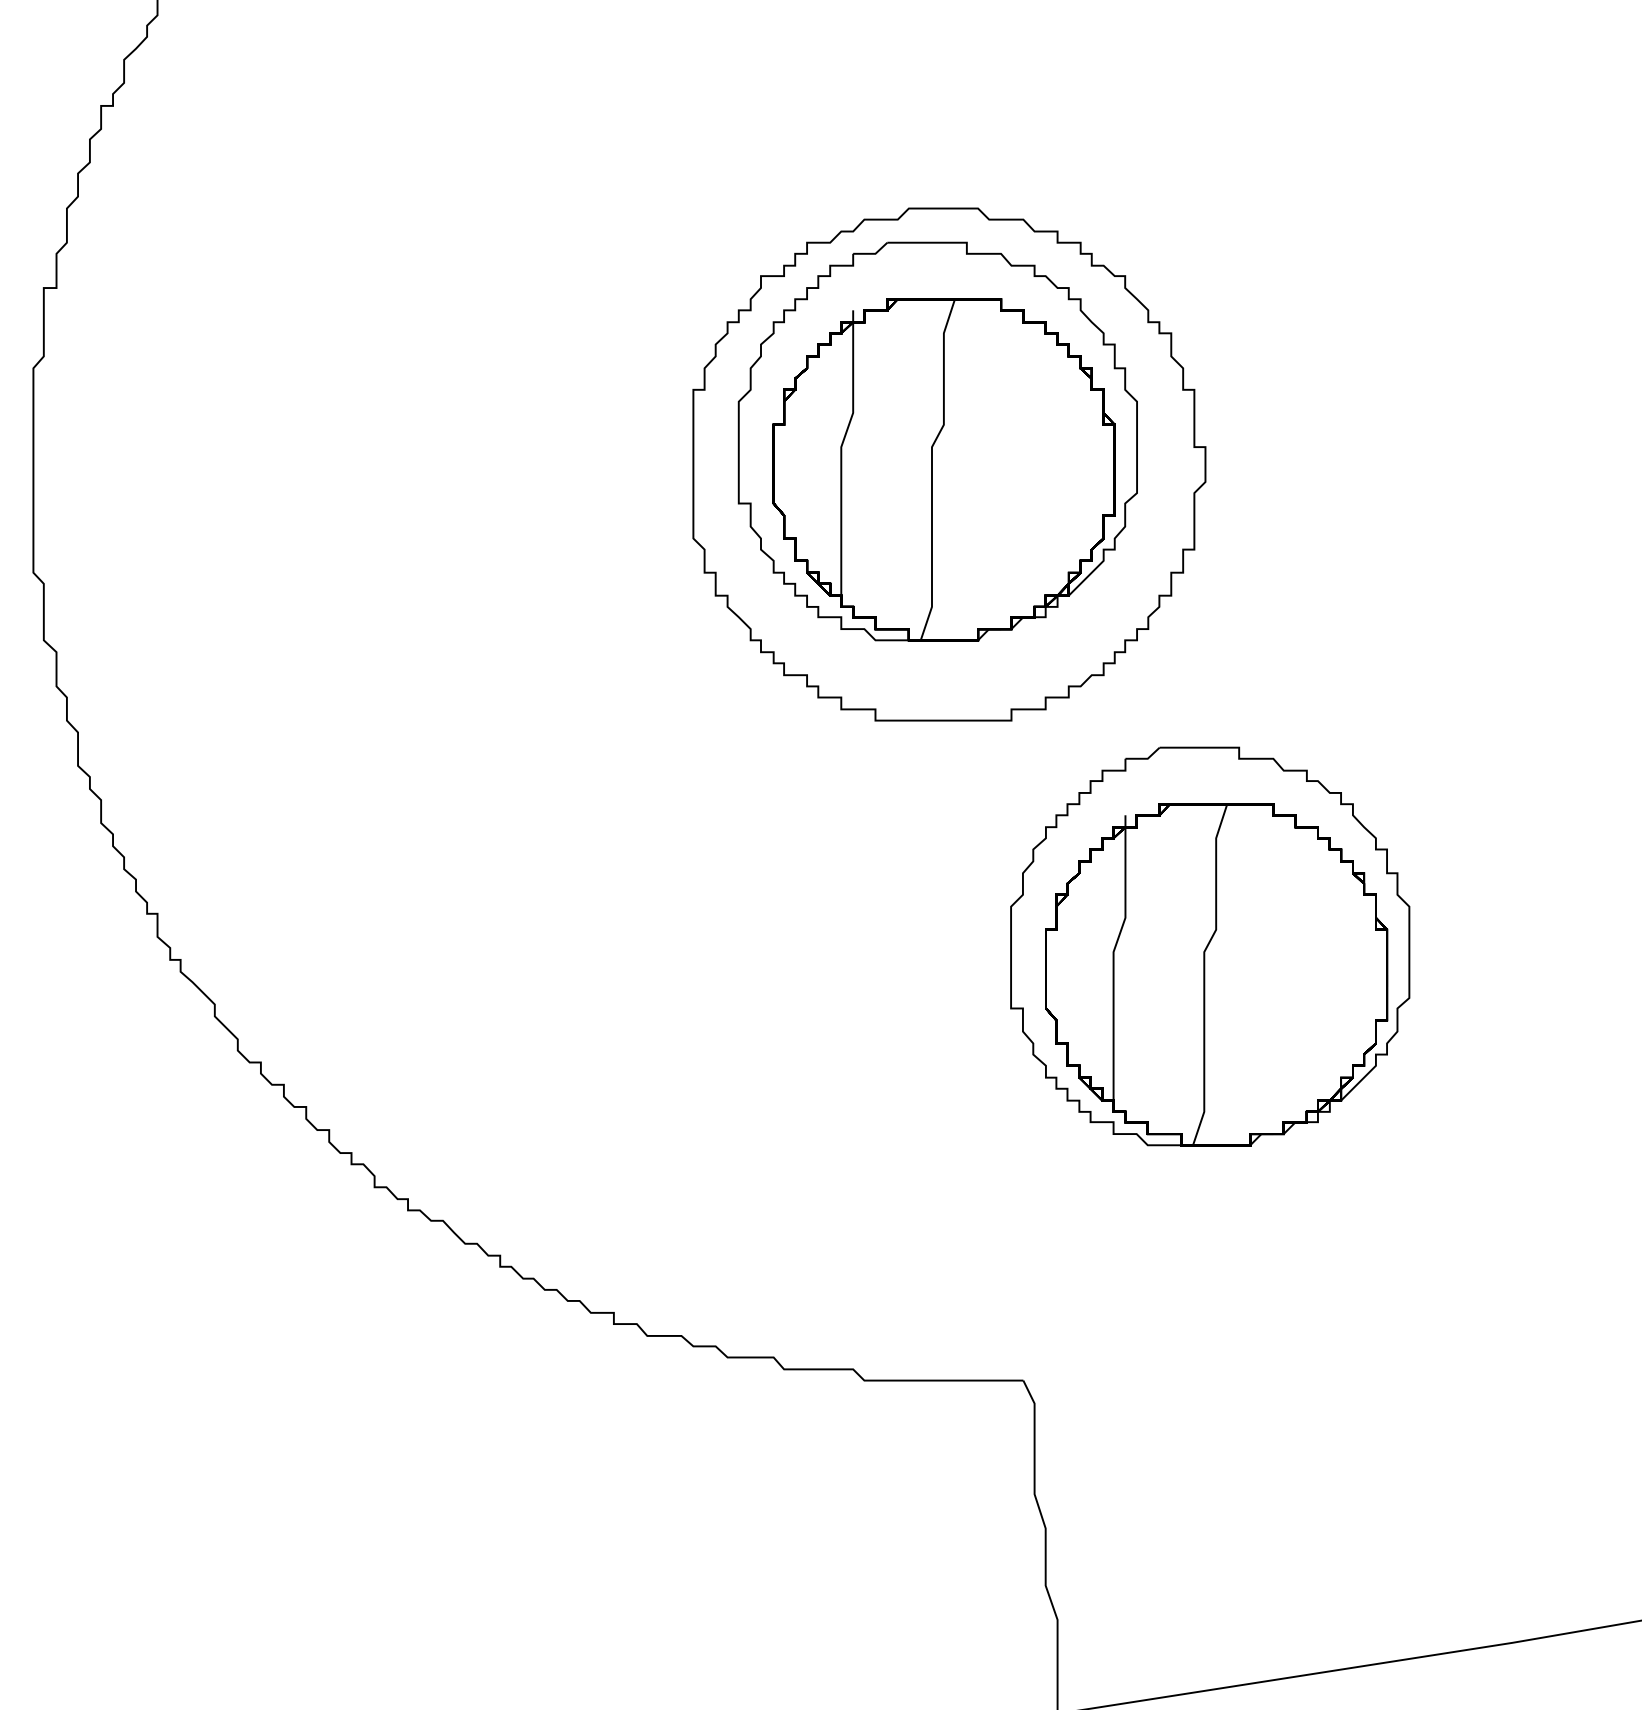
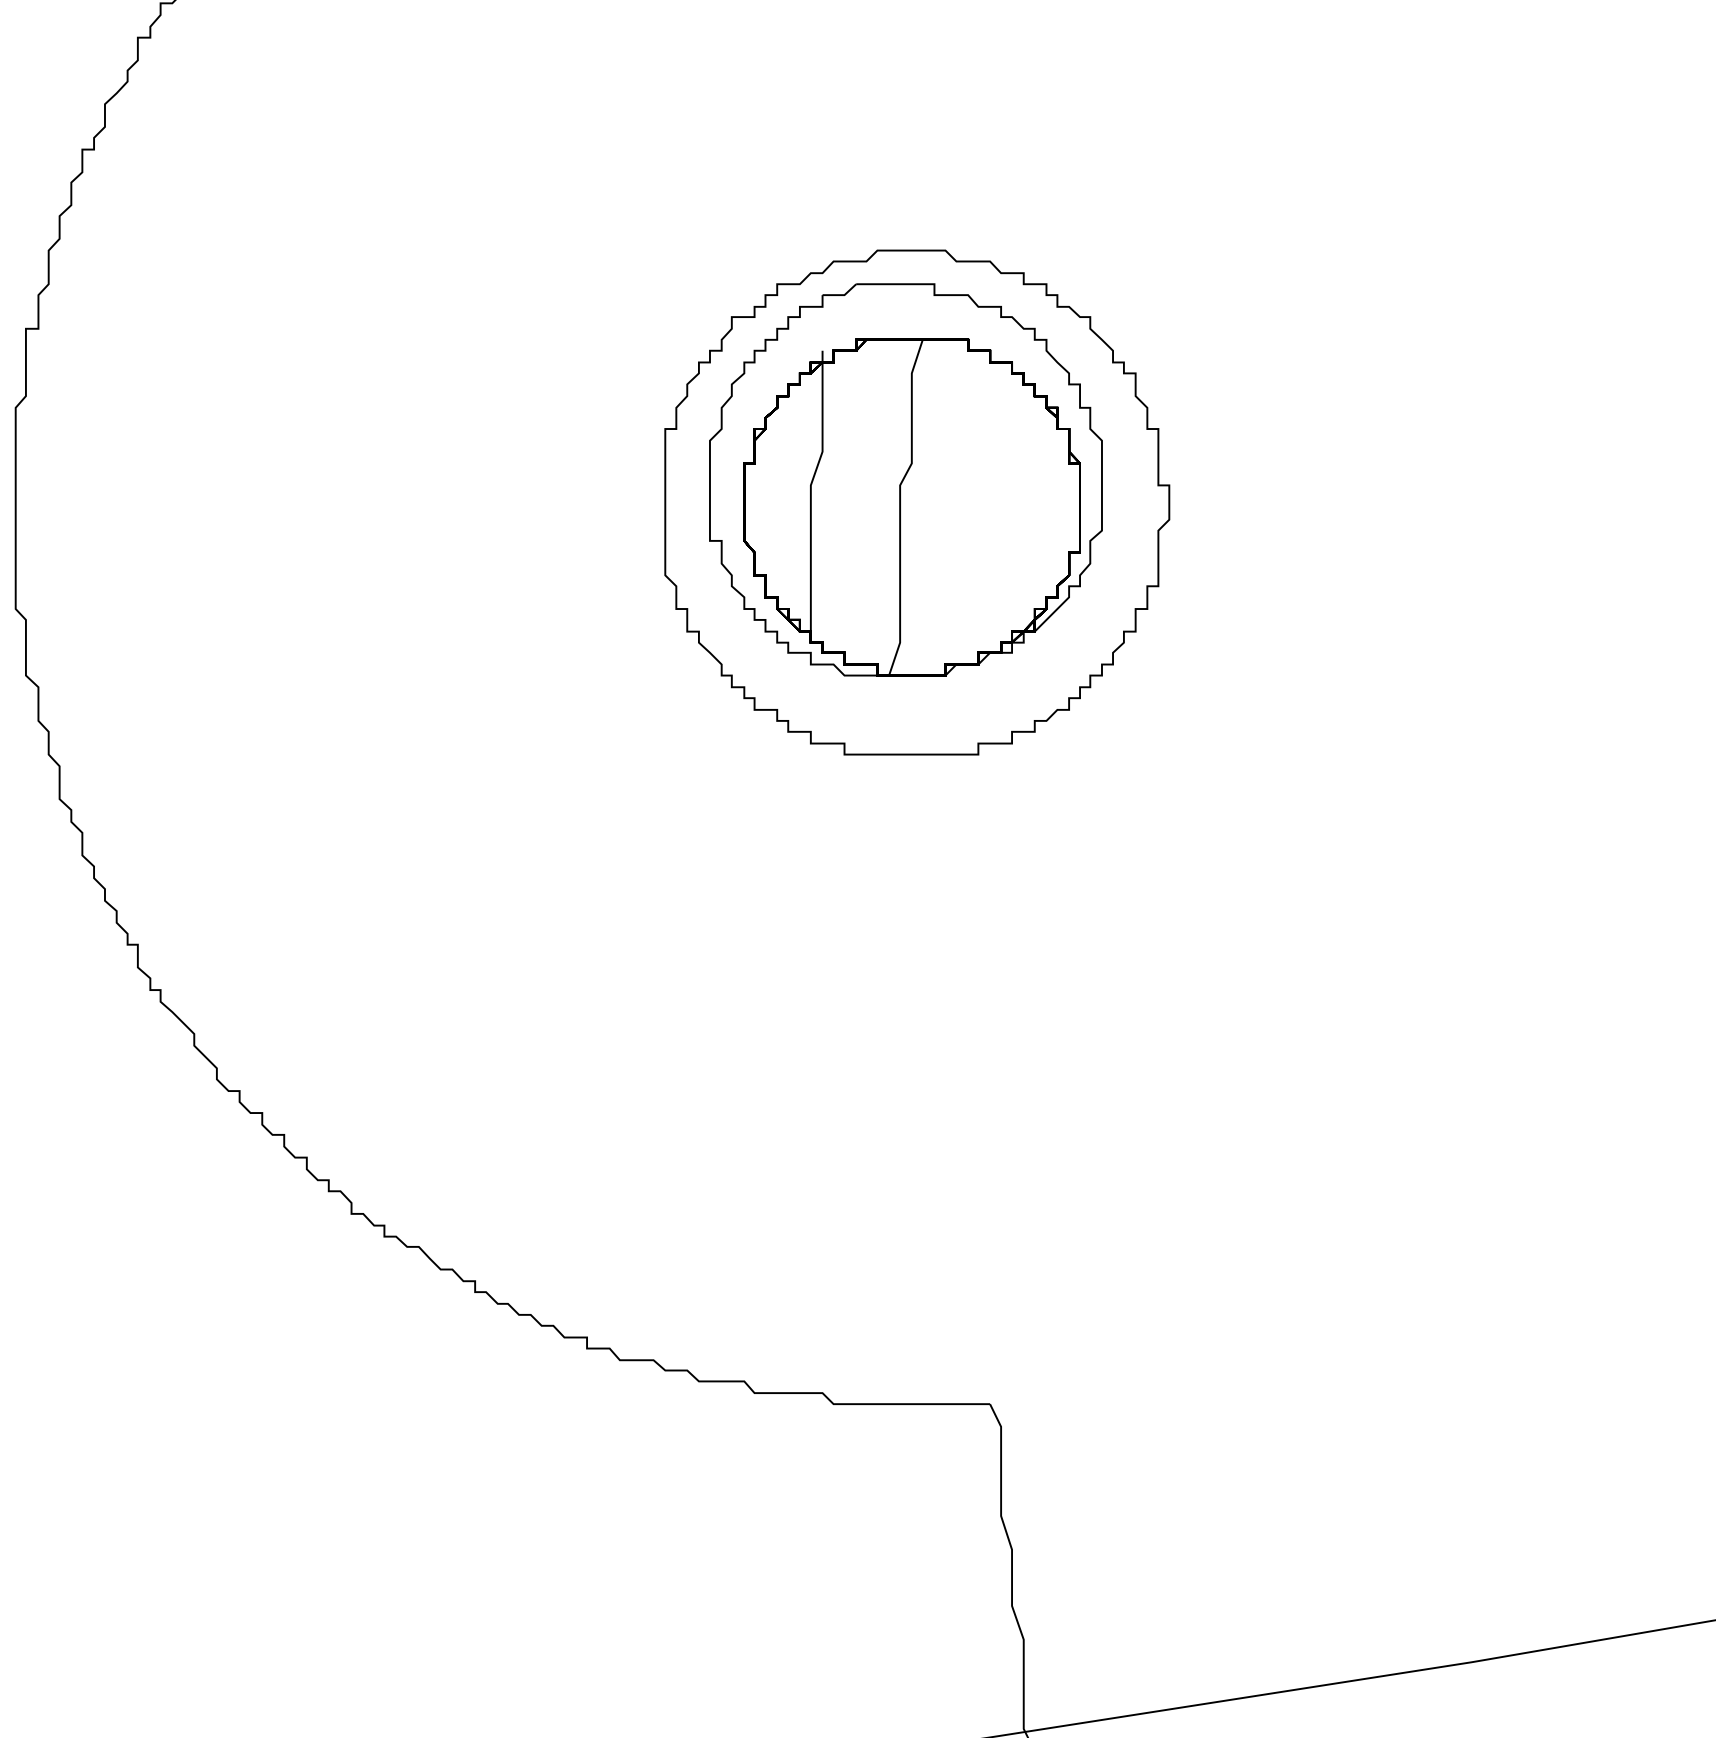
part: (1209, 946) -> (1173, 976), removed

